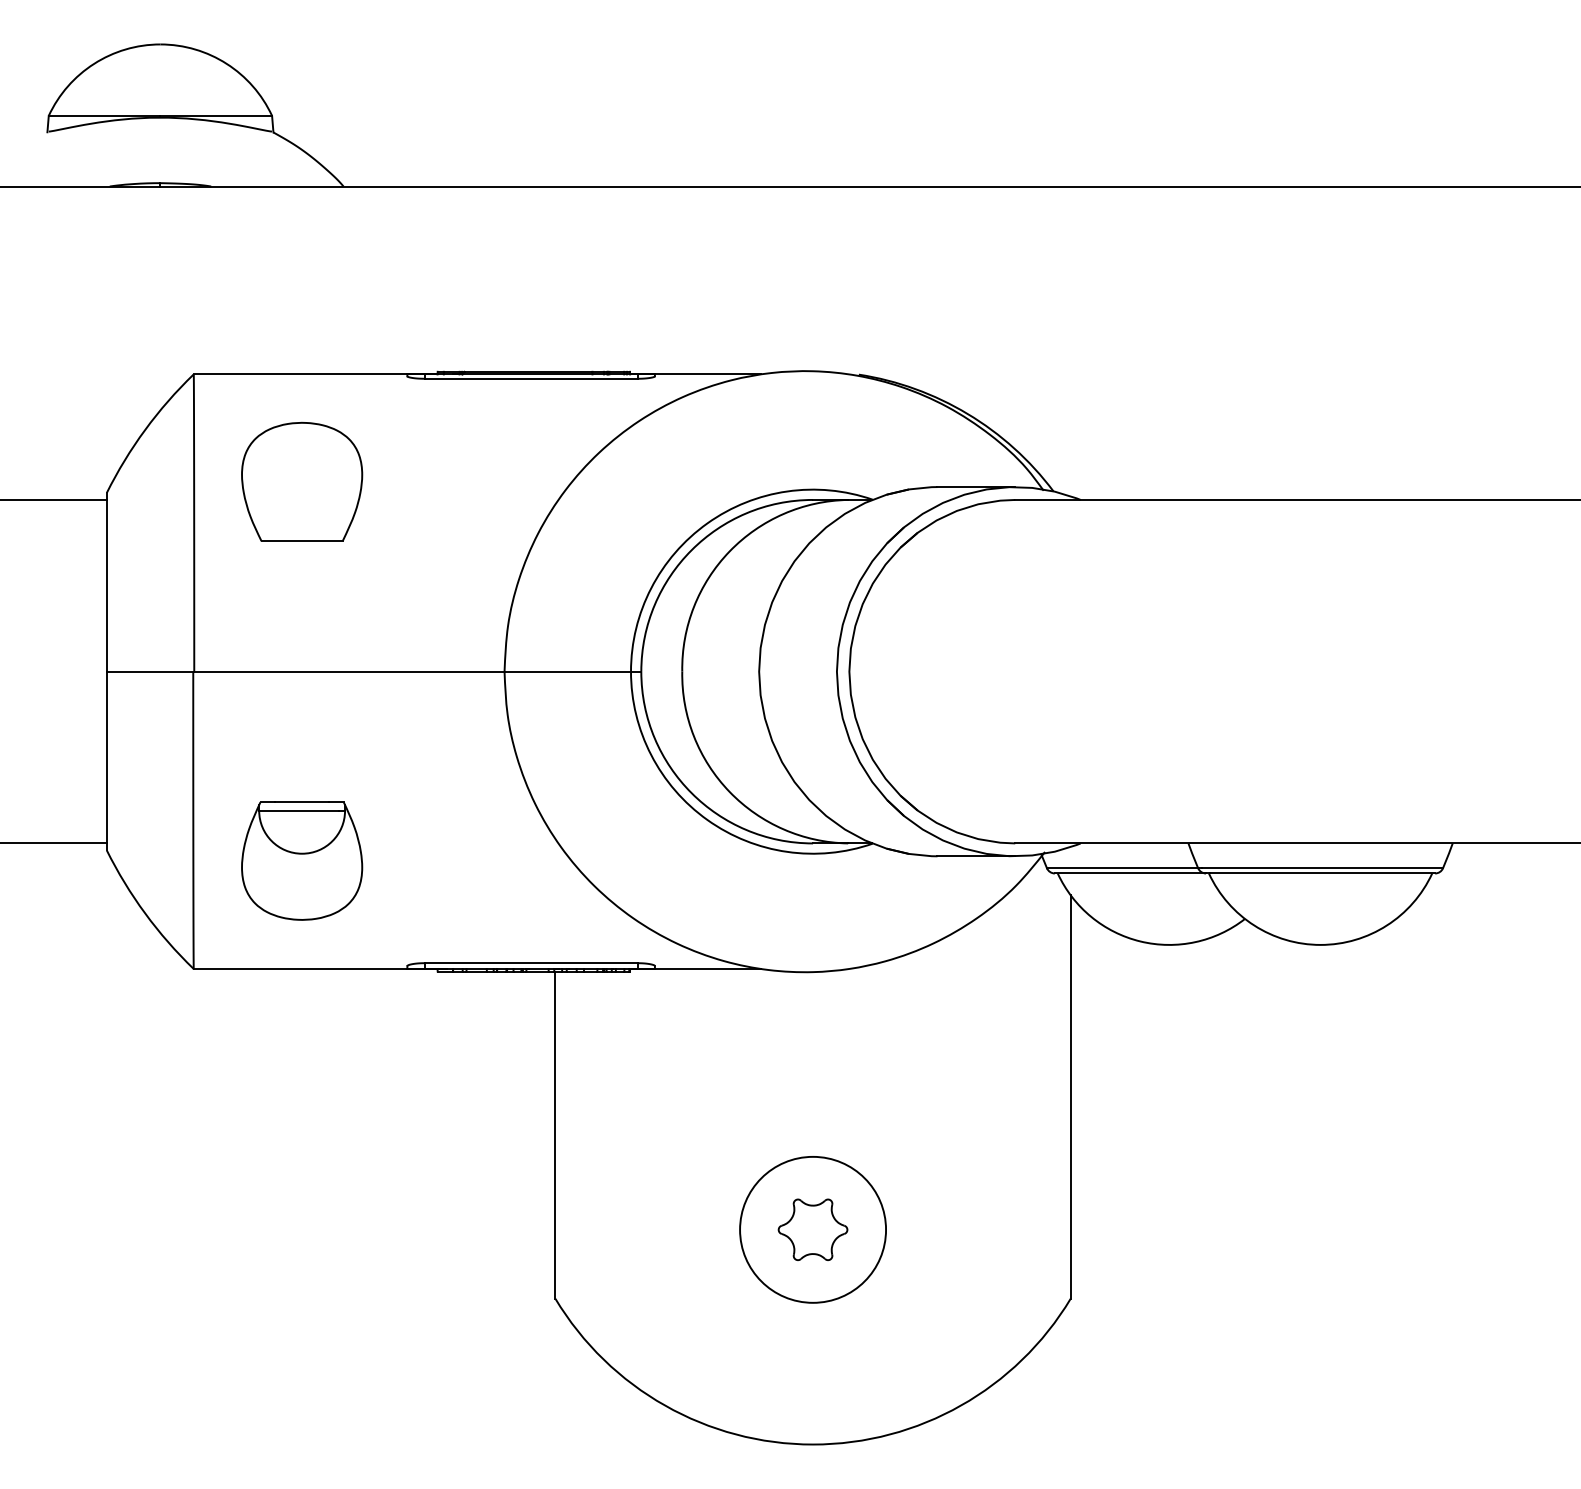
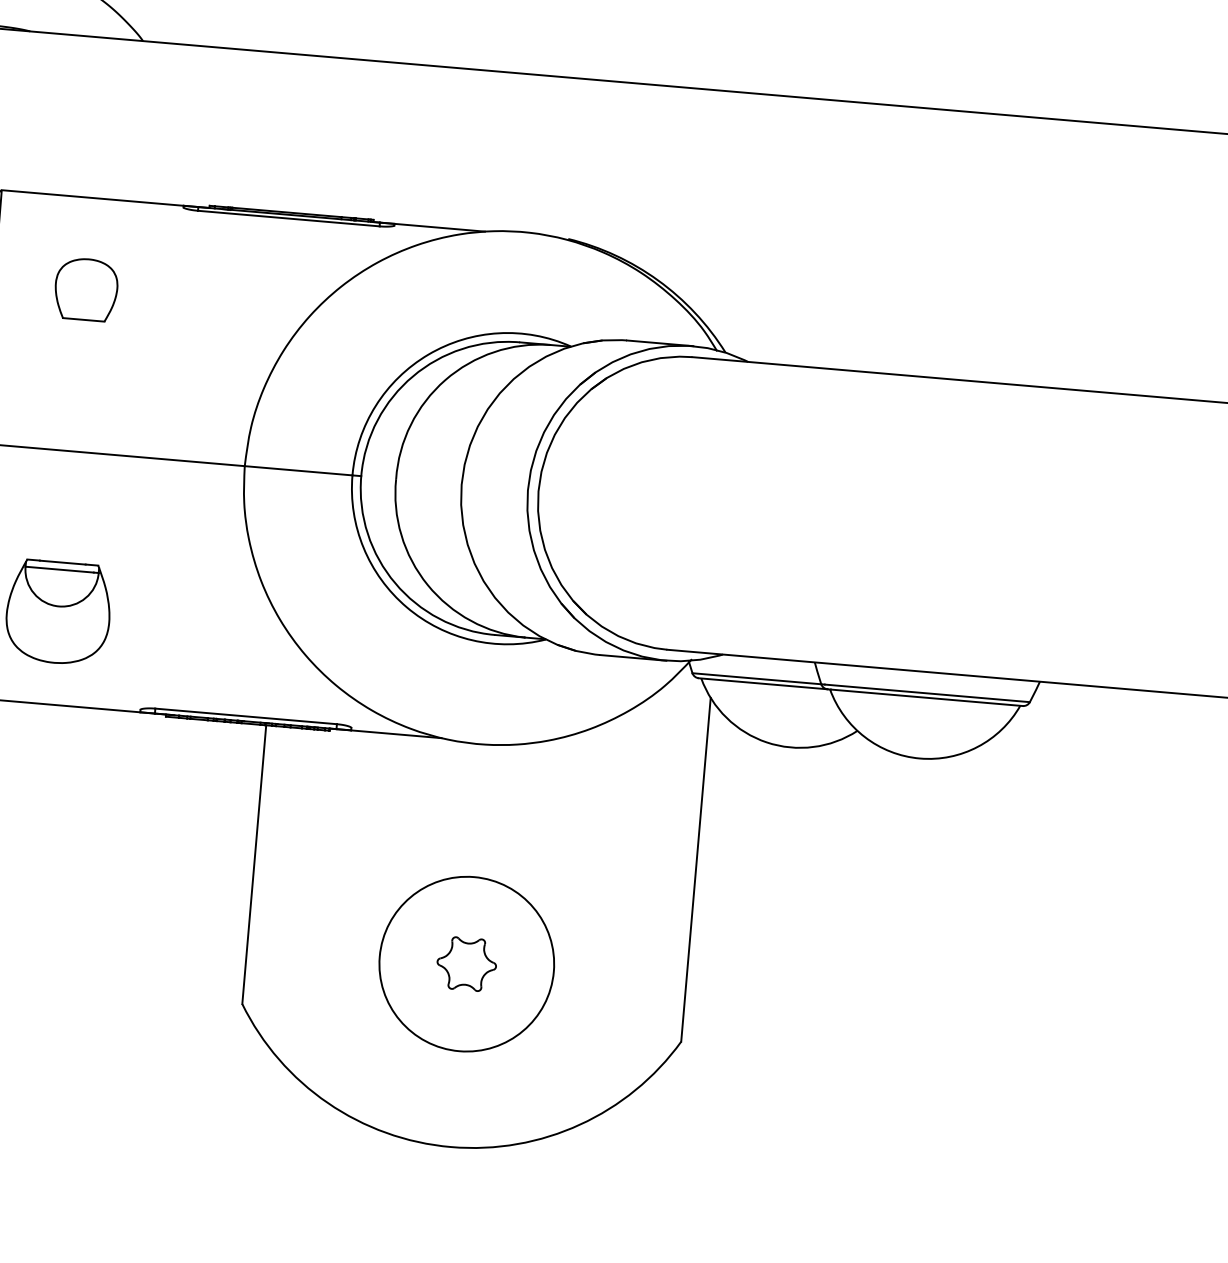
part: (302, 481) -> (86, 289), size x0.6
circle: (813, 1229) -> (467, 963), size x1.4

